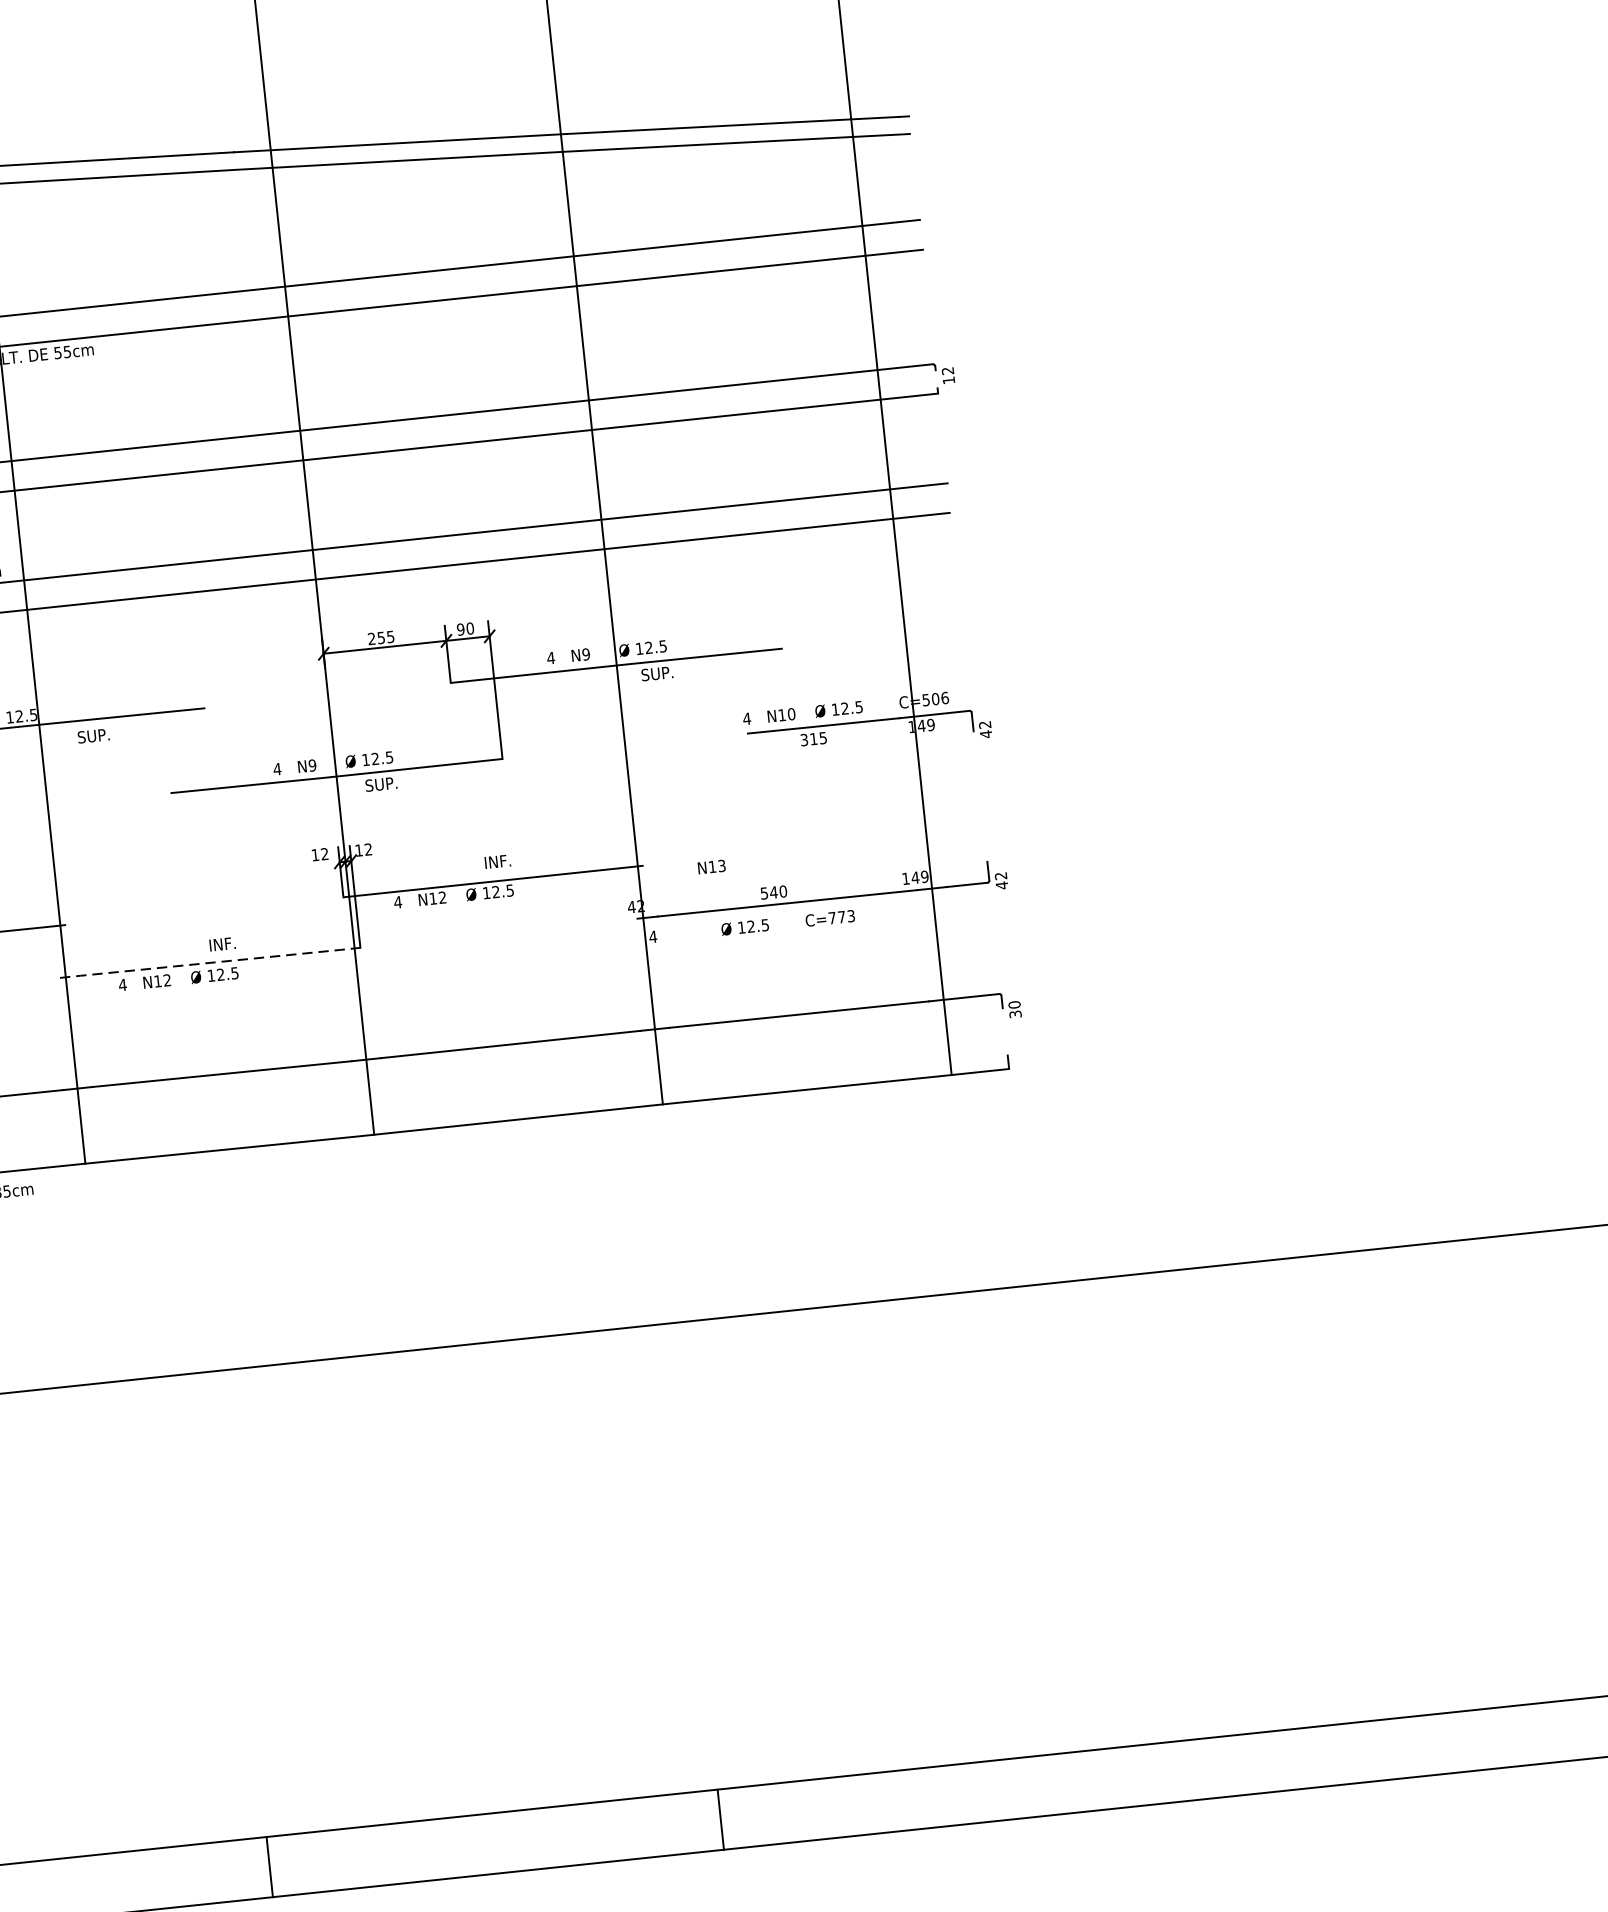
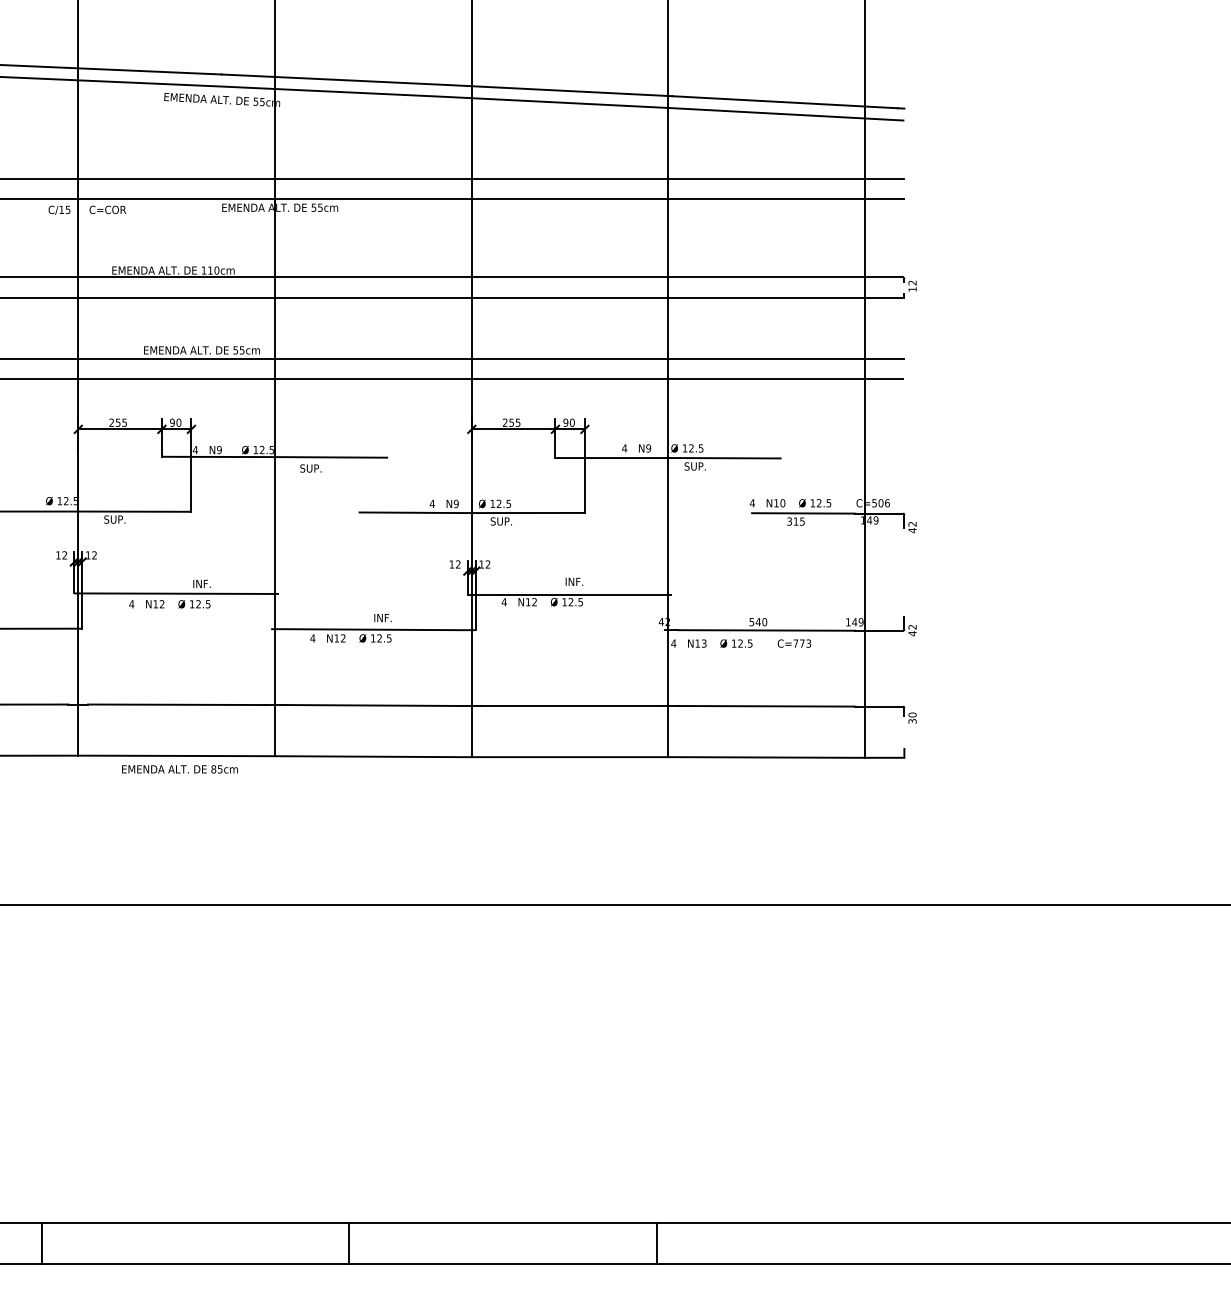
text: (712, 866) -> (697, 643), moved
line: (210, 962) -> (373, 629), dashed -> solid

